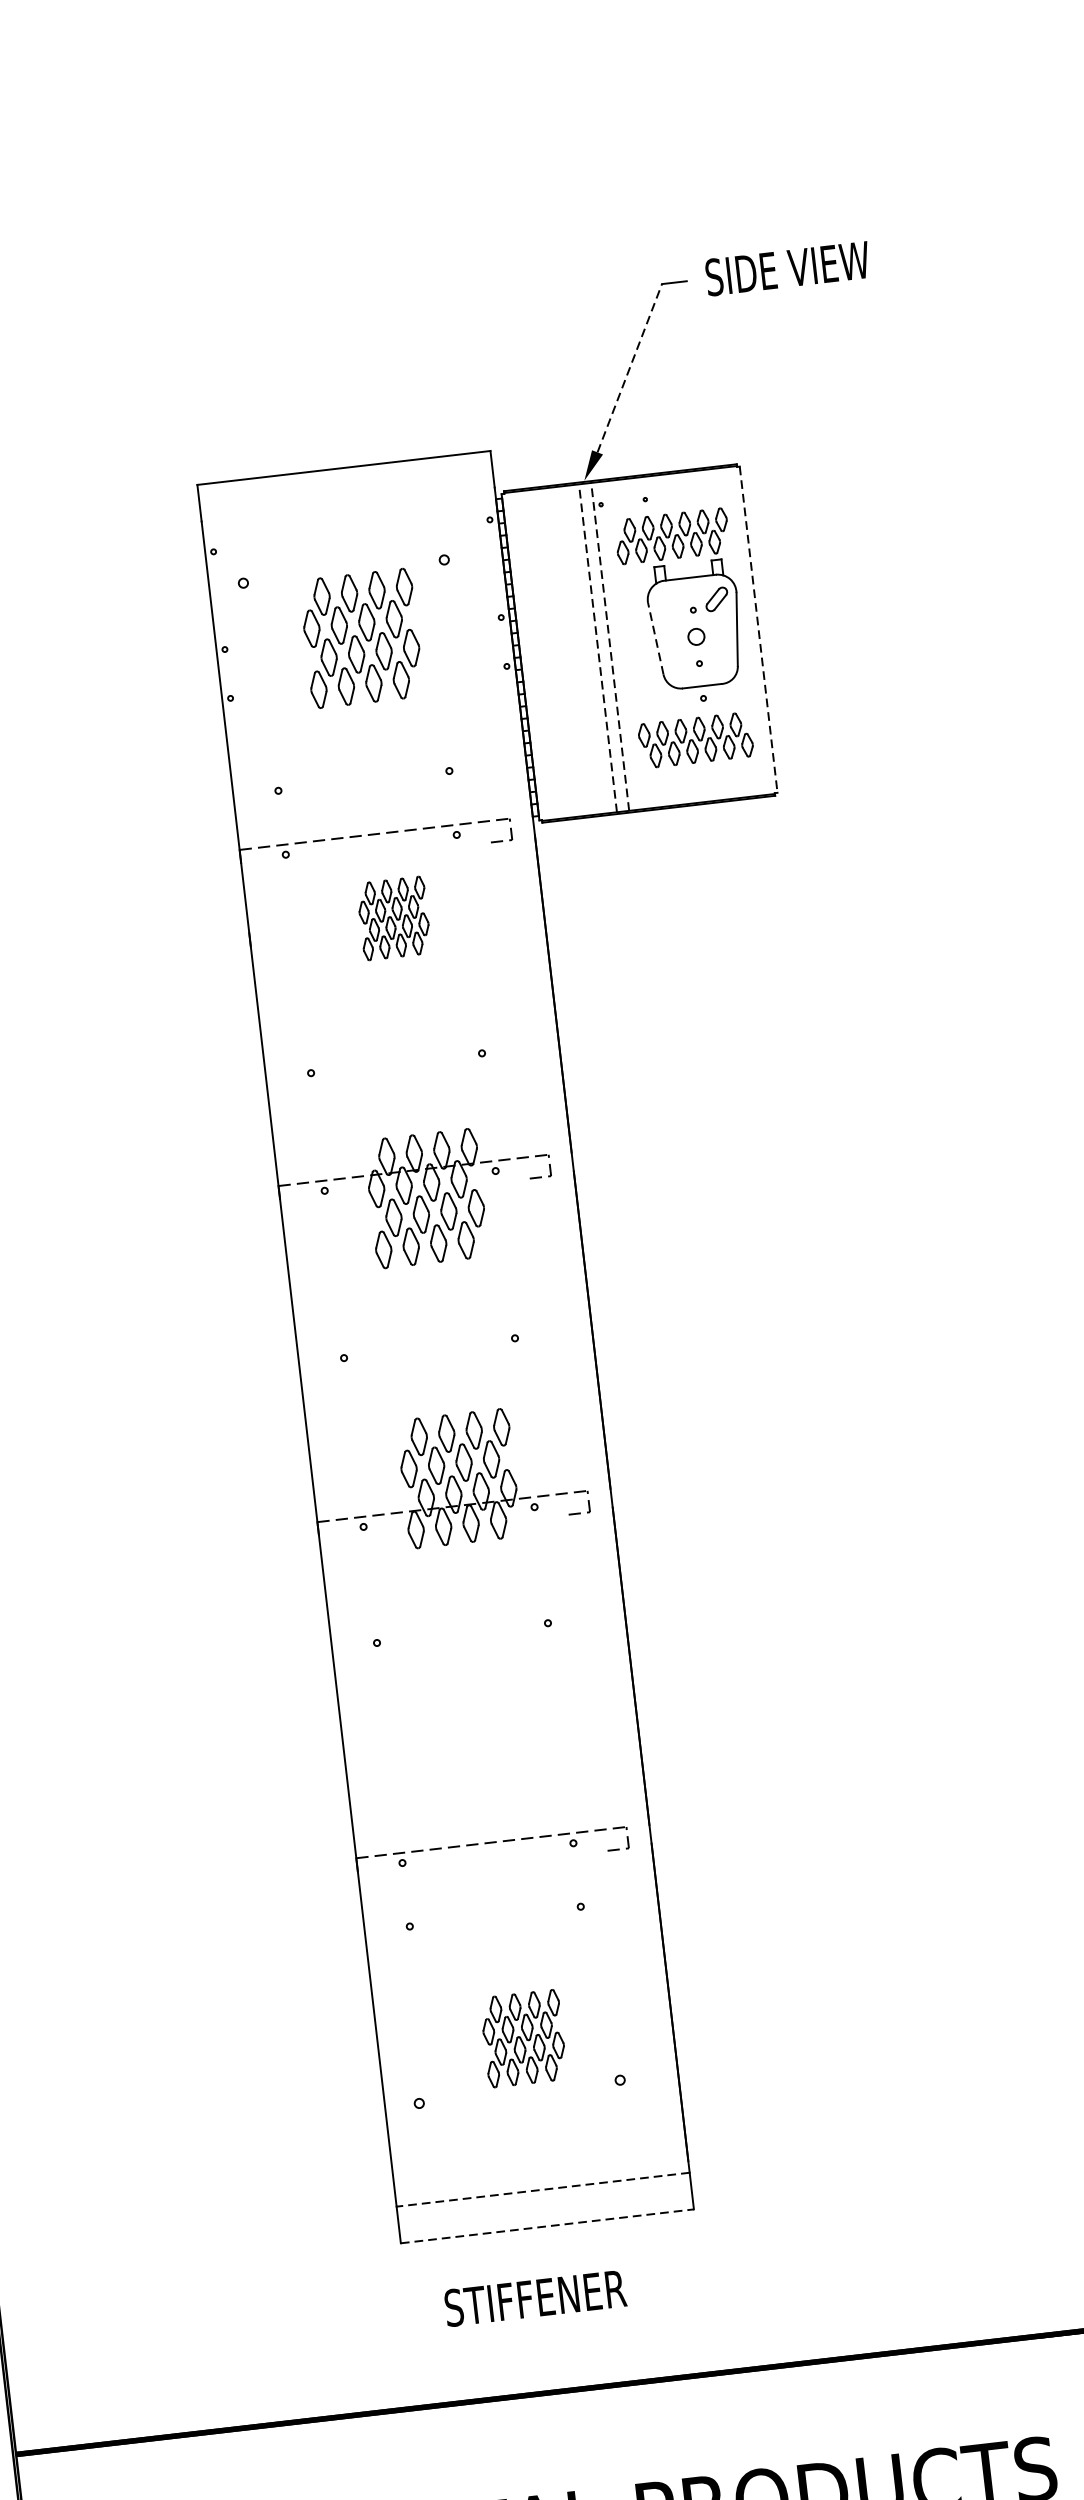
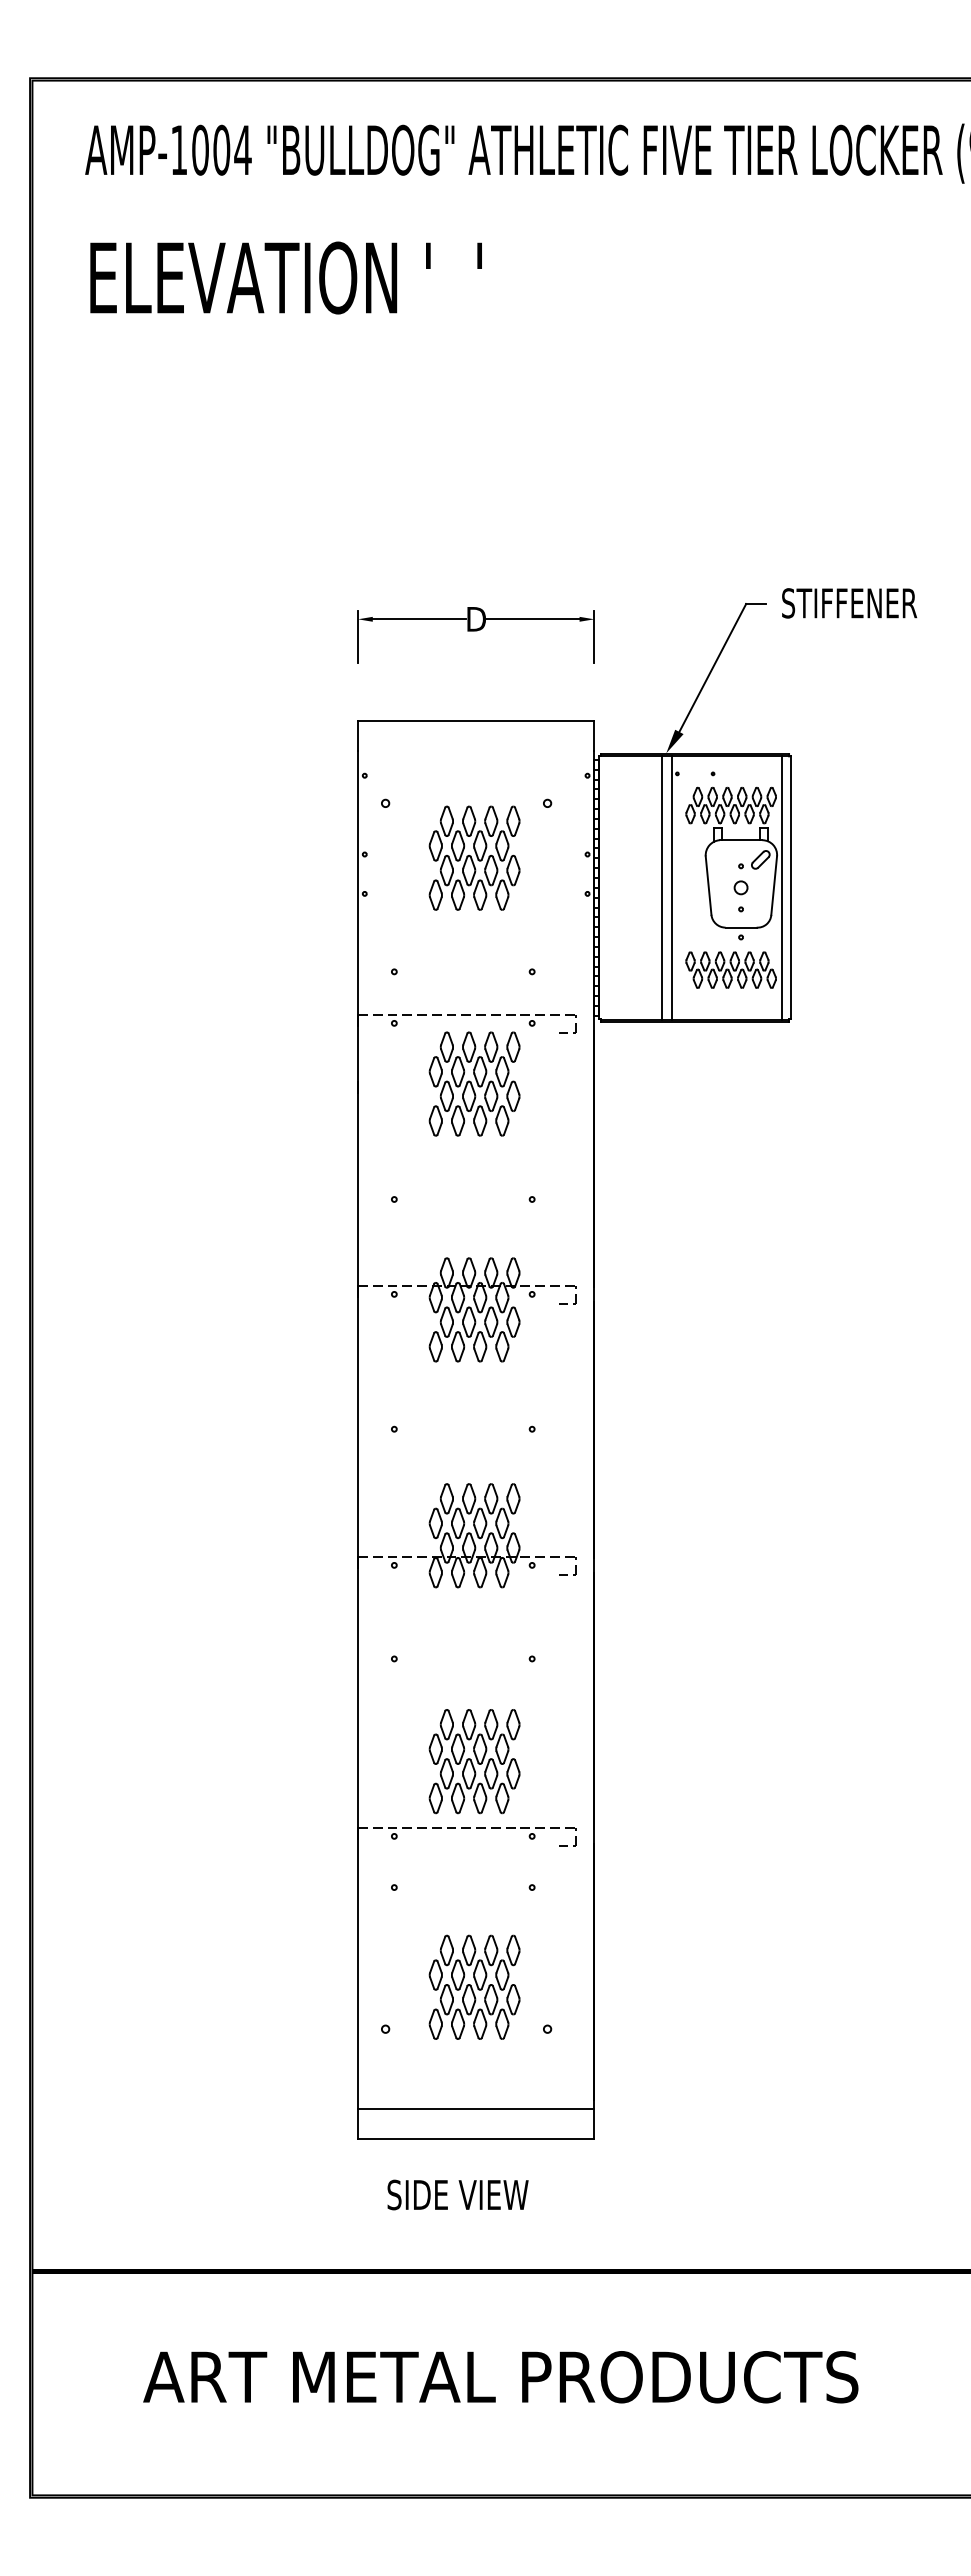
text: (798, 267) -> (856, 603), SIDE VIEW -> STIFFENER
part: (330, 362) -> (475, 635), added
line: (630, 367) -> (713, 667), dashed -> solid
line: (758, 629) -> (791, 887), dashed -> solid
line: (747, 630) -> (782, 887), added
line: (655, 638) -> (708, 885), dashed -> solid
line: (610, 646) -> (671, 887), dashed -> solid
line: (597, 647) -> (661, 887), dashed -> solid
part: (393, 917) -> (474, 1083), size x1.67
part: (491, 1758) -> (474, 1761), added
part: (523, 2037) -> (474, 1986), size x1.43
line: (542, 2190) -> (475, 2109), dashed -> solid
line: (547, 2225) -> (476, 2138), dashed -> solid
text: (544, 2296) -> (467, 2194), STIFFENER -> SIDE VIEW

